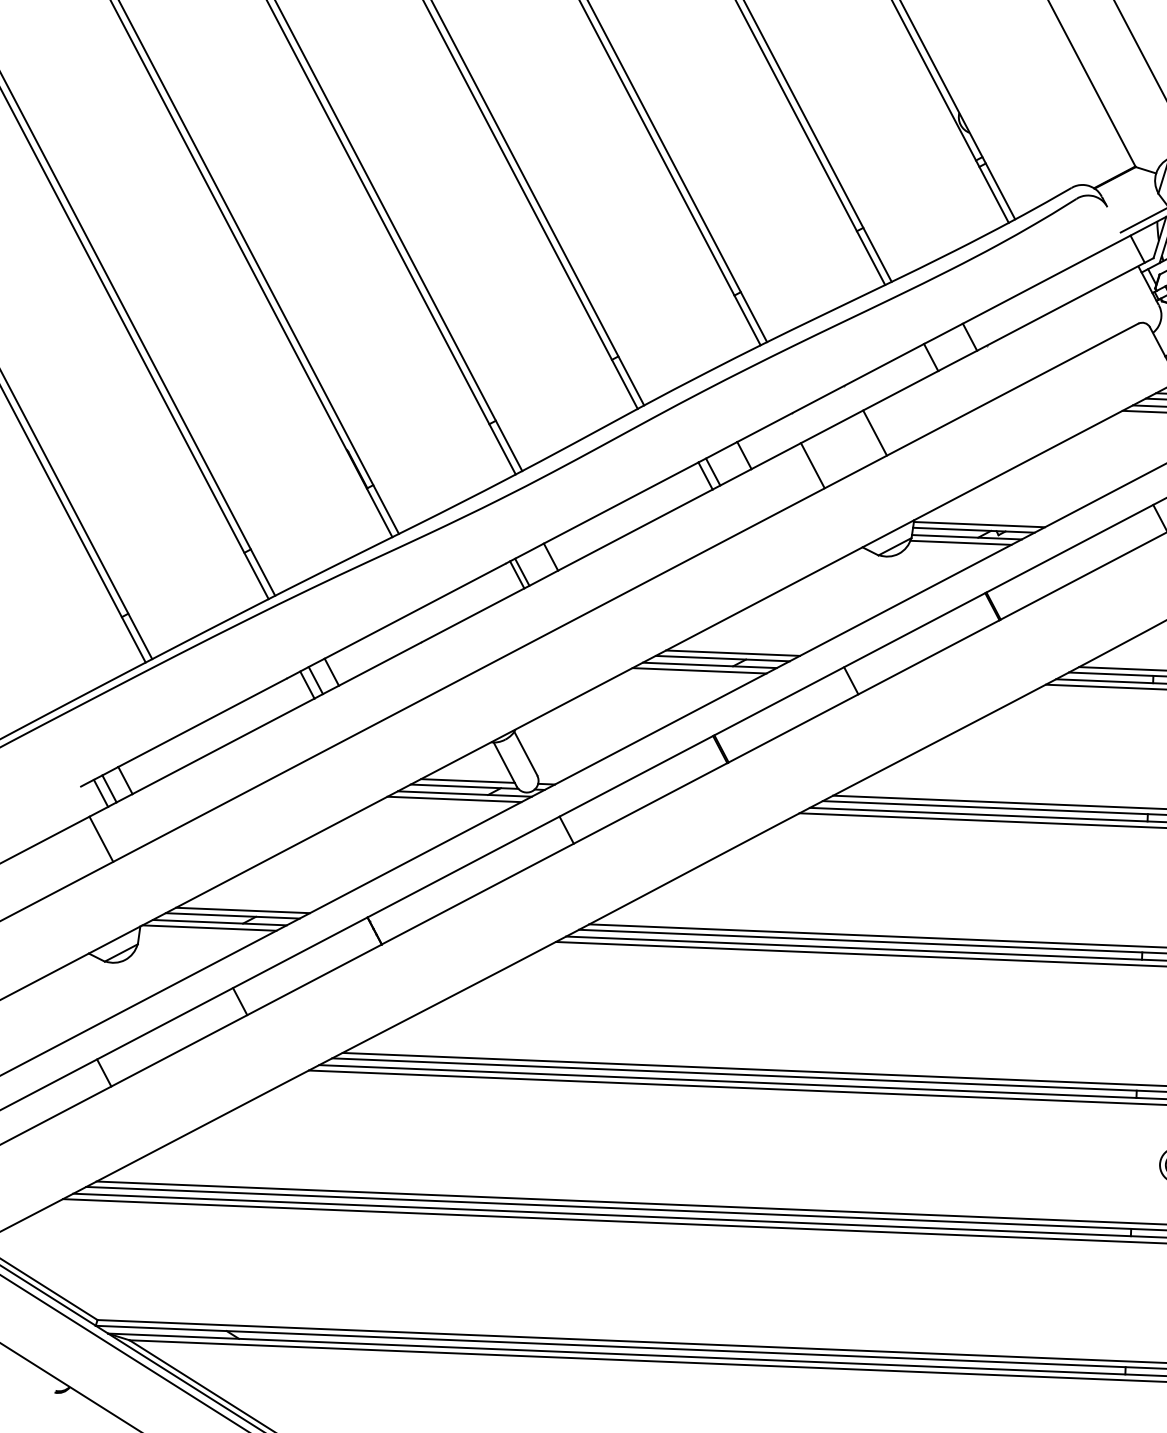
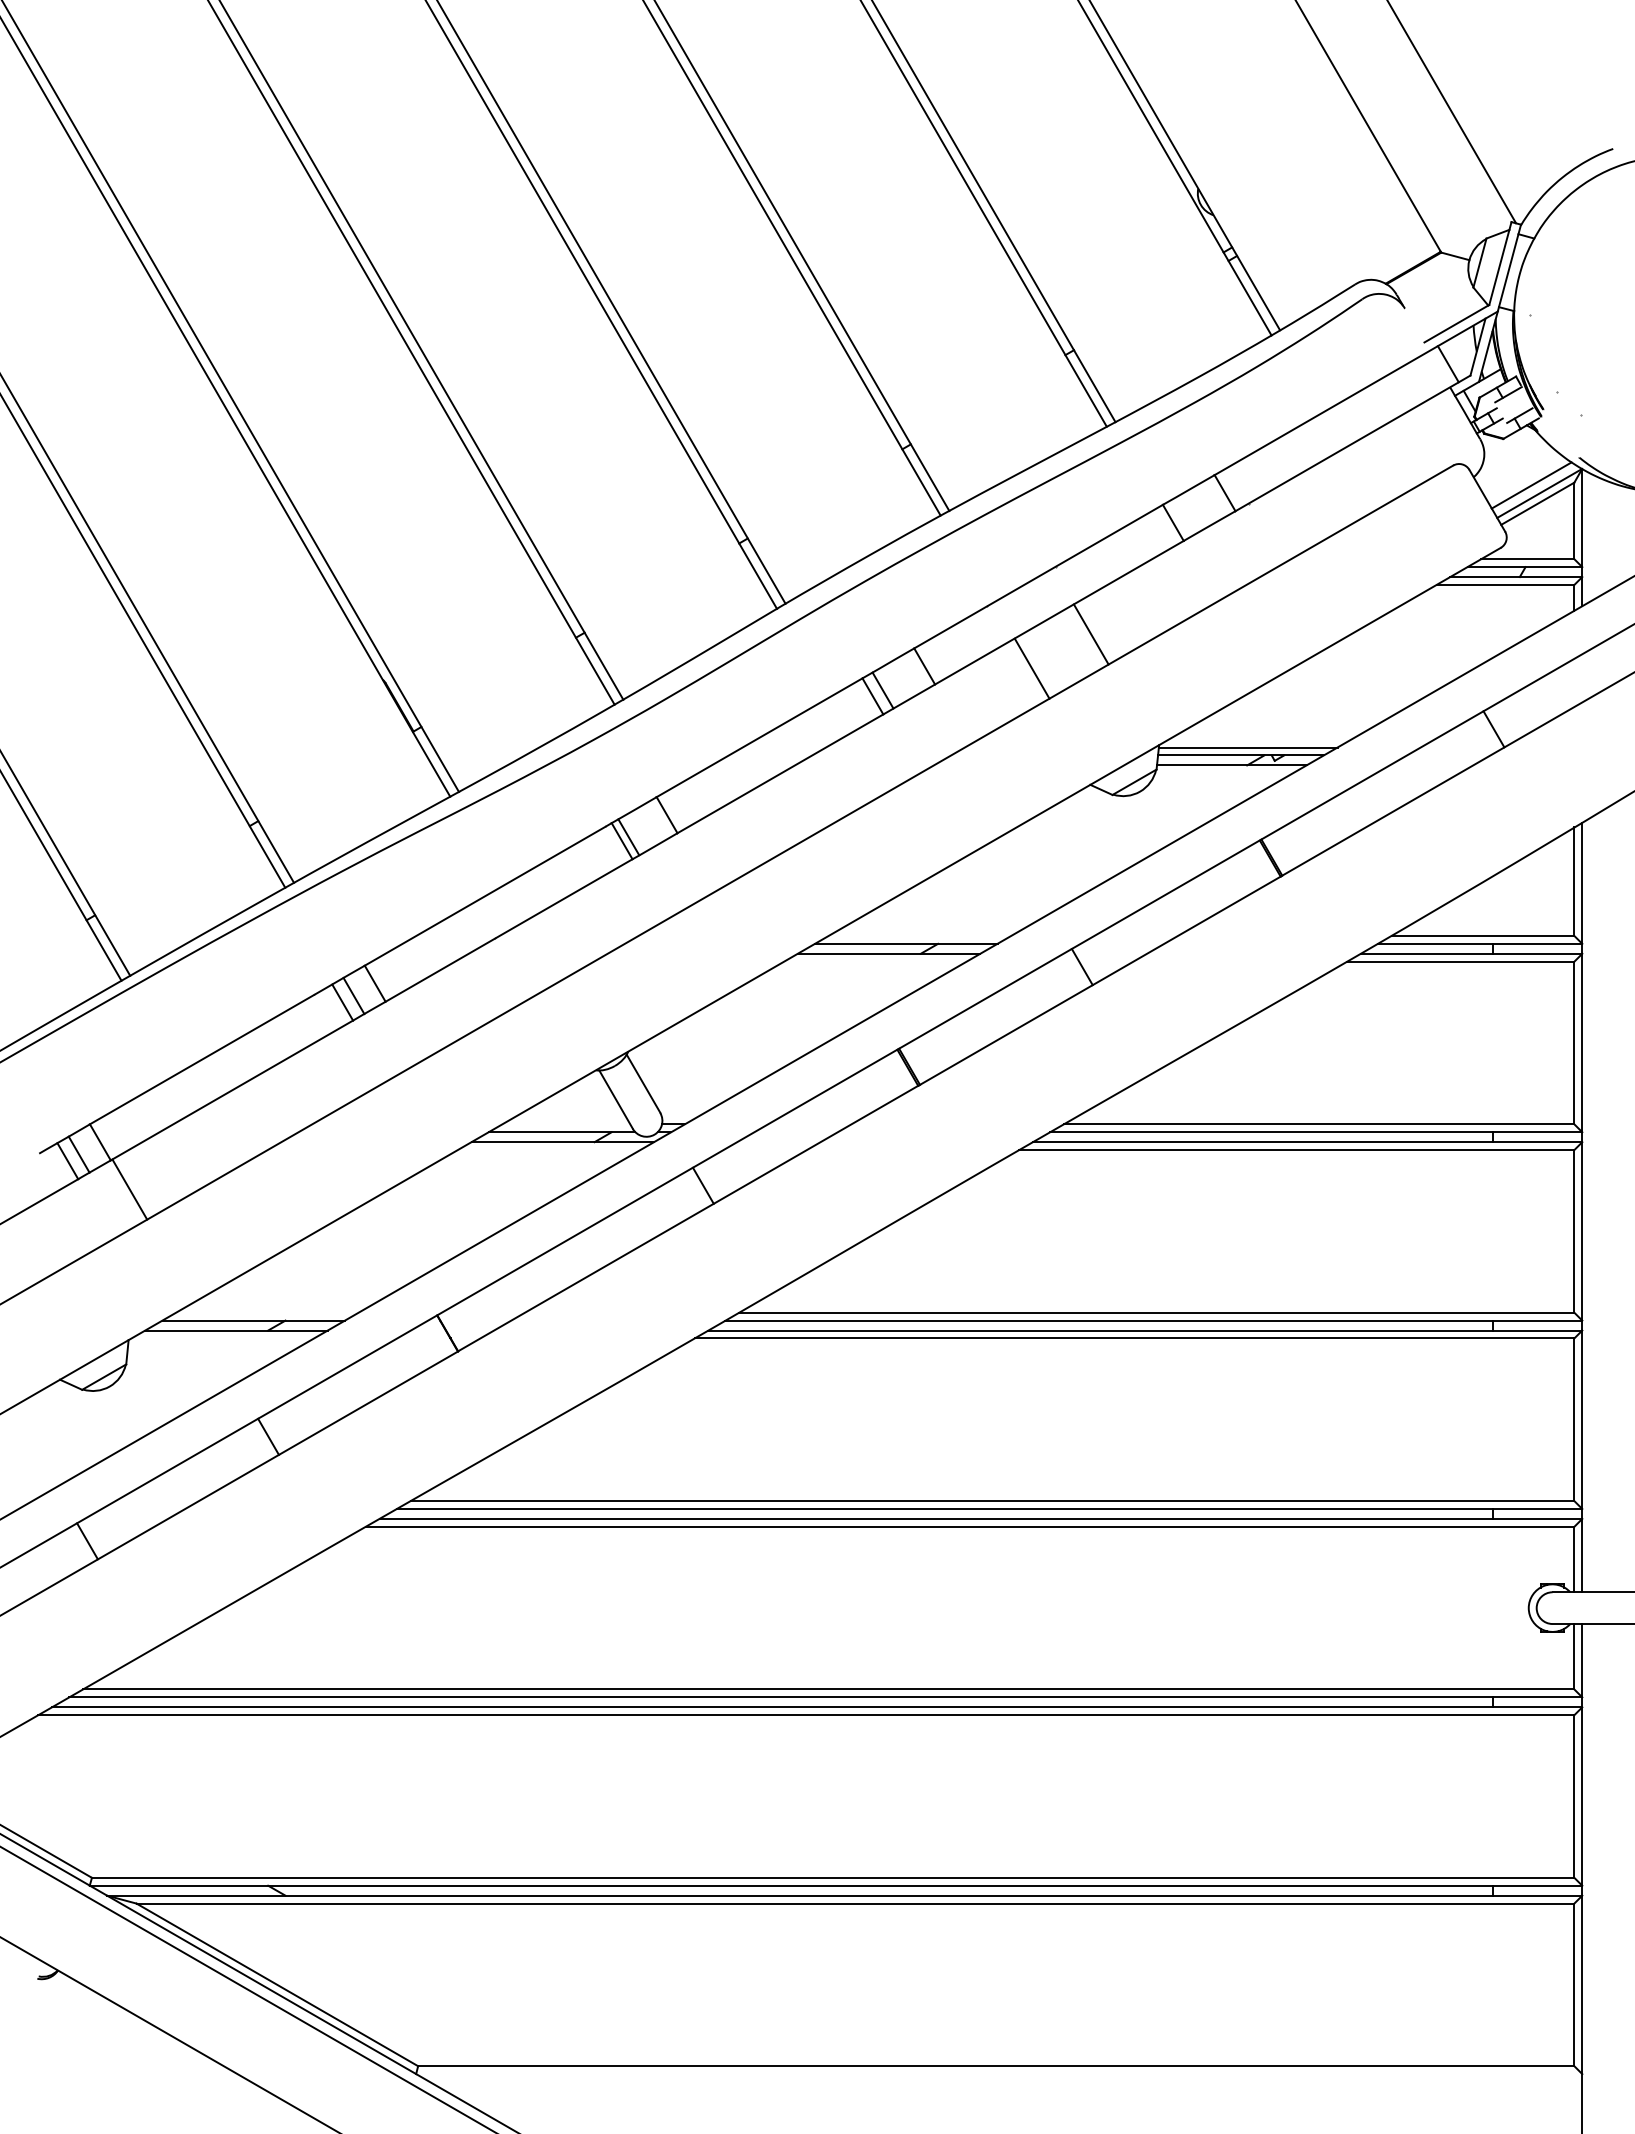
line: (874, 432) -> (1031, 668), moved
line: (812, 465) -> (1090, 634), moved
line: (960, 542) -> (1223, 773), removed
line: (732, 652) -> (919, 935), removed
line: (699, 670) -> (875, 961), removed
line: (468, 781) -> (566, 1124), removed
line: (454, 799) -> (548, 1150), removed
line: (101, 839) -> (129, 1189), moved
line: (243, 910) -> (267, 1312), removed
line: (209, 928) -> (222, 1338), removed

